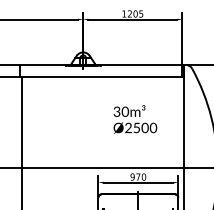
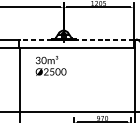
line: (43, 65) -> (35, 39), solid -> dashed
line: (141, 65) -> (104, 39), solid -> dashed
text: (135, 119) -> (51, 65), moved

